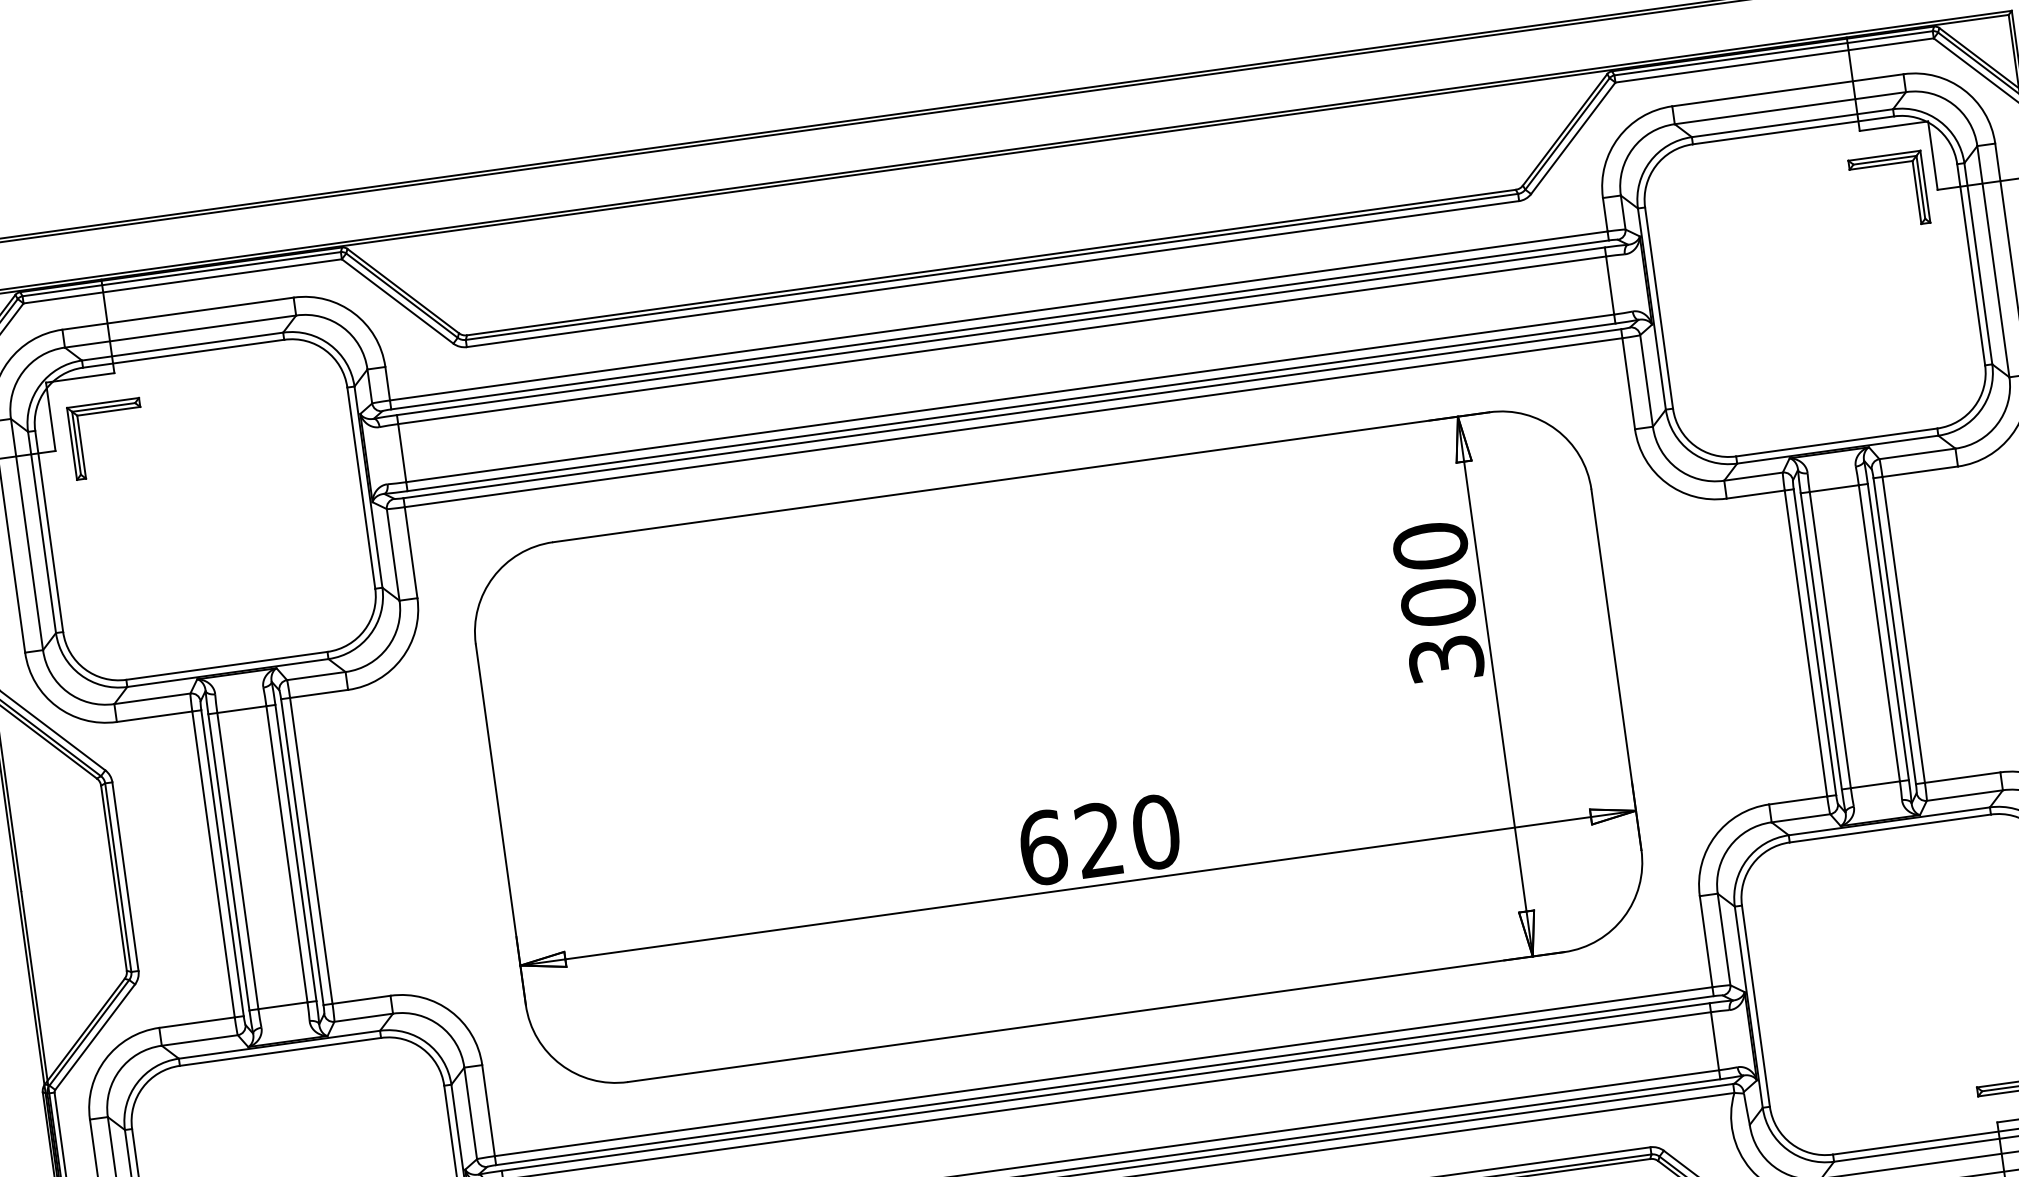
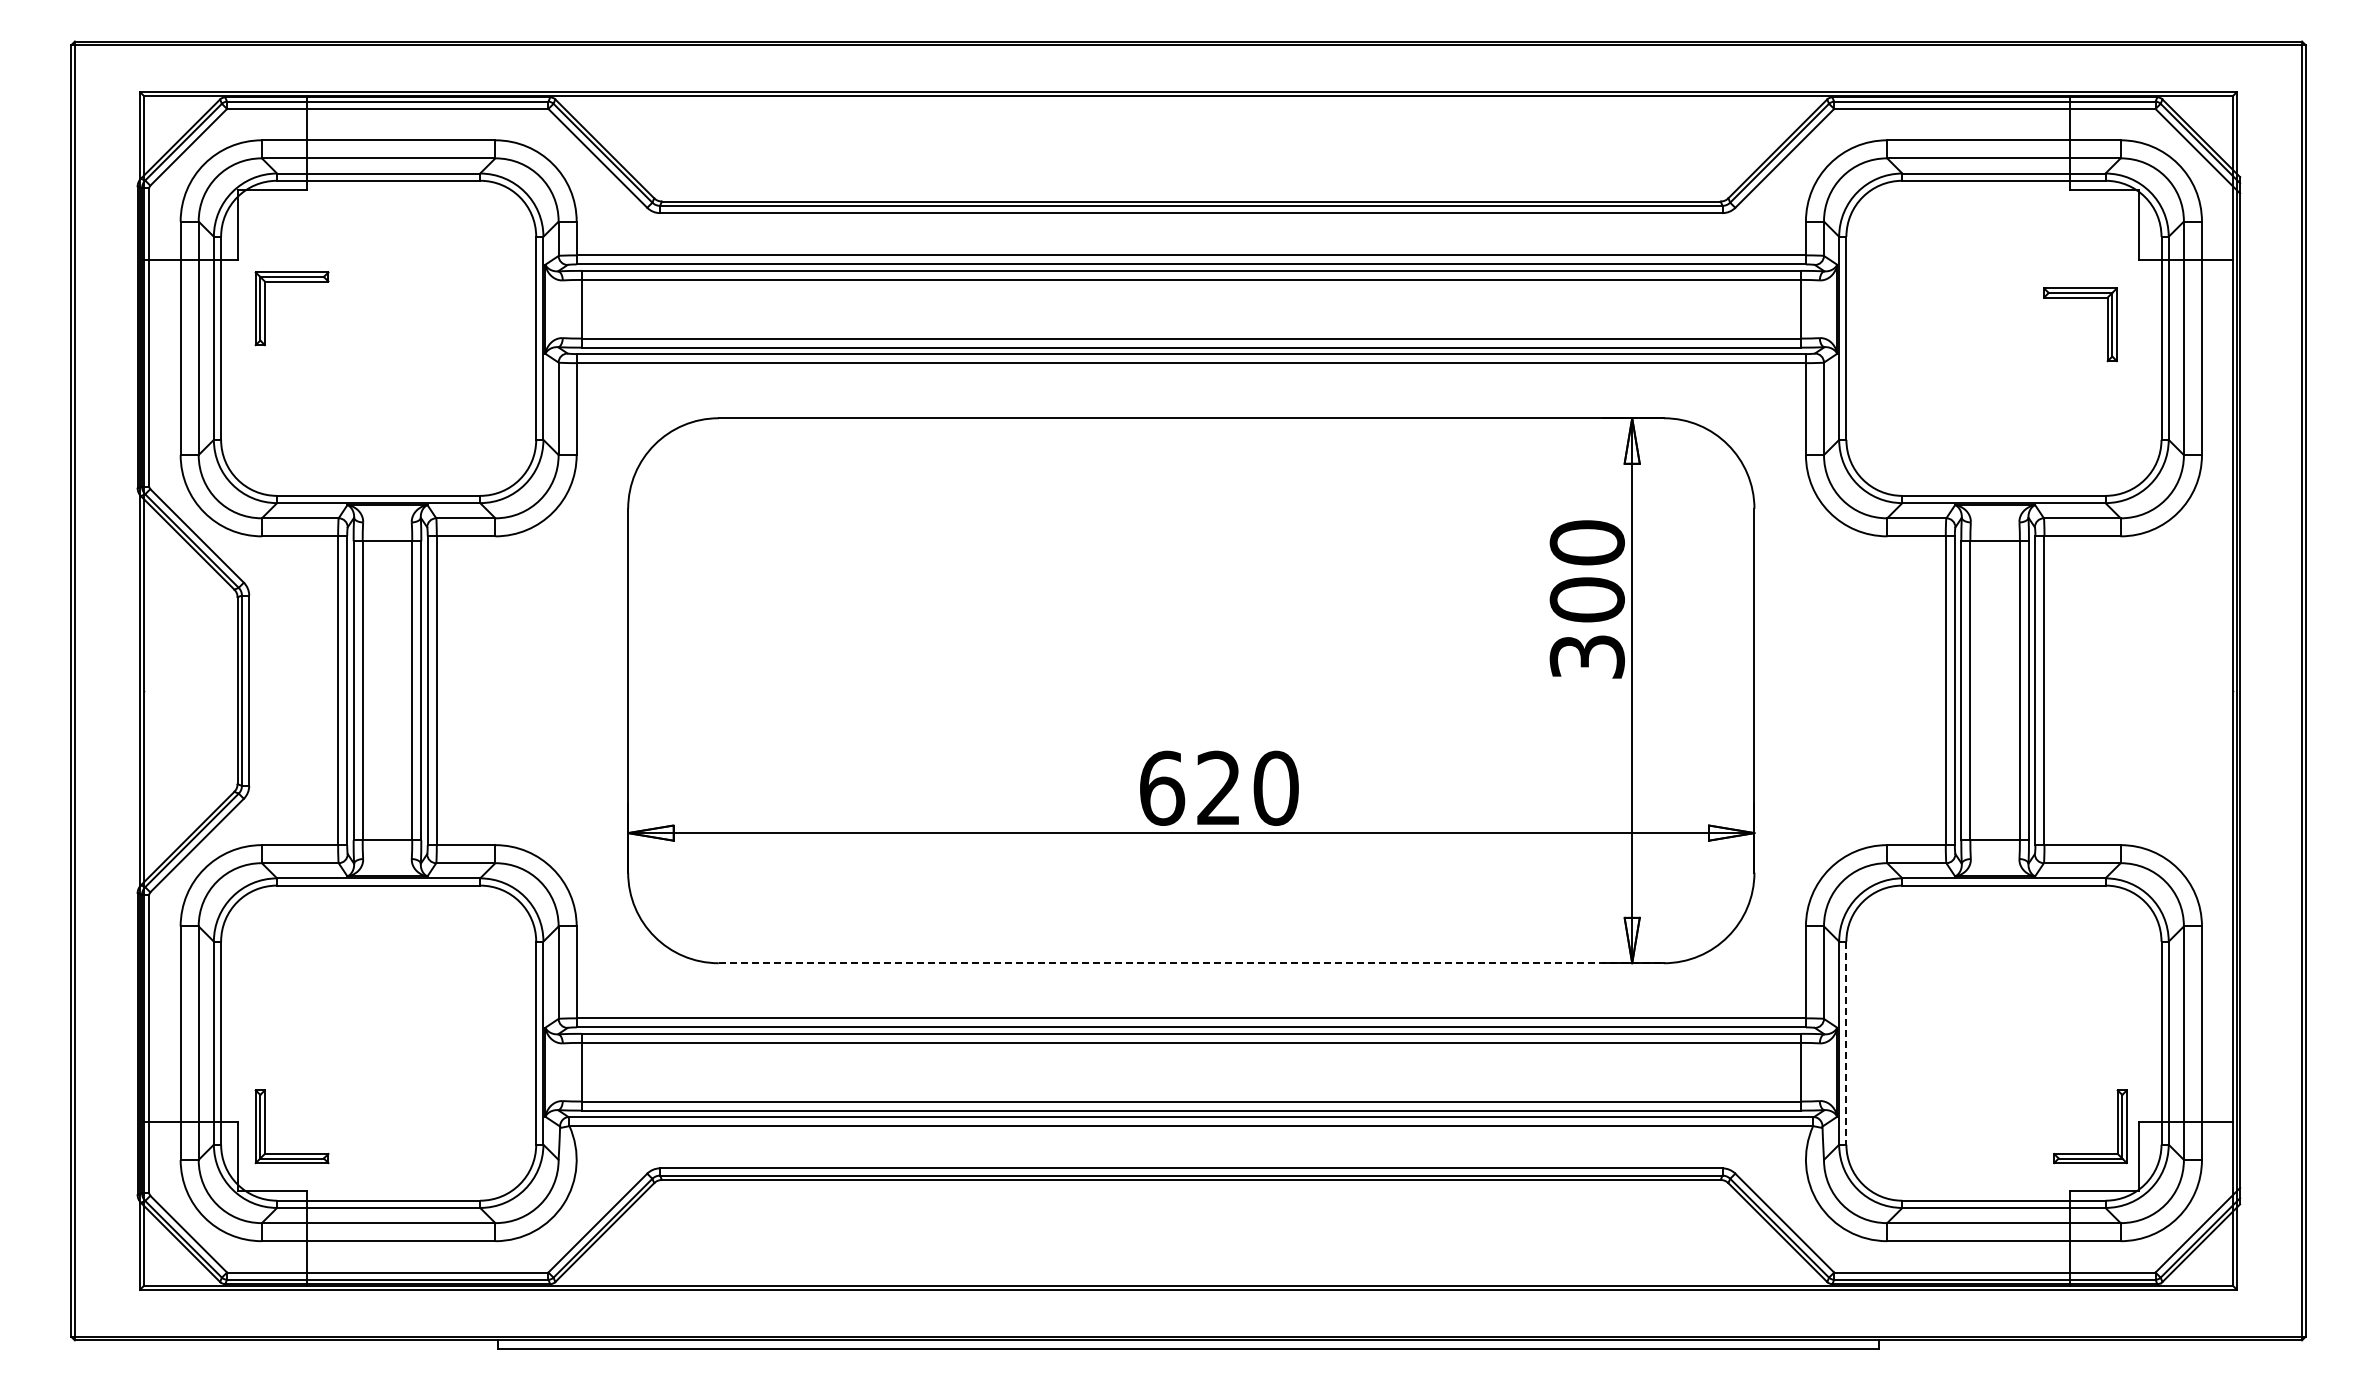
part: (1885, 165) -> (2080, 298), moved
part: (103, 413) -> (291, 282), moved
line: (1756, 1006) -> (1846, 1043), solid -> dashed
line: (1096, 1017) -> (1191, 963), solid -> dashed

